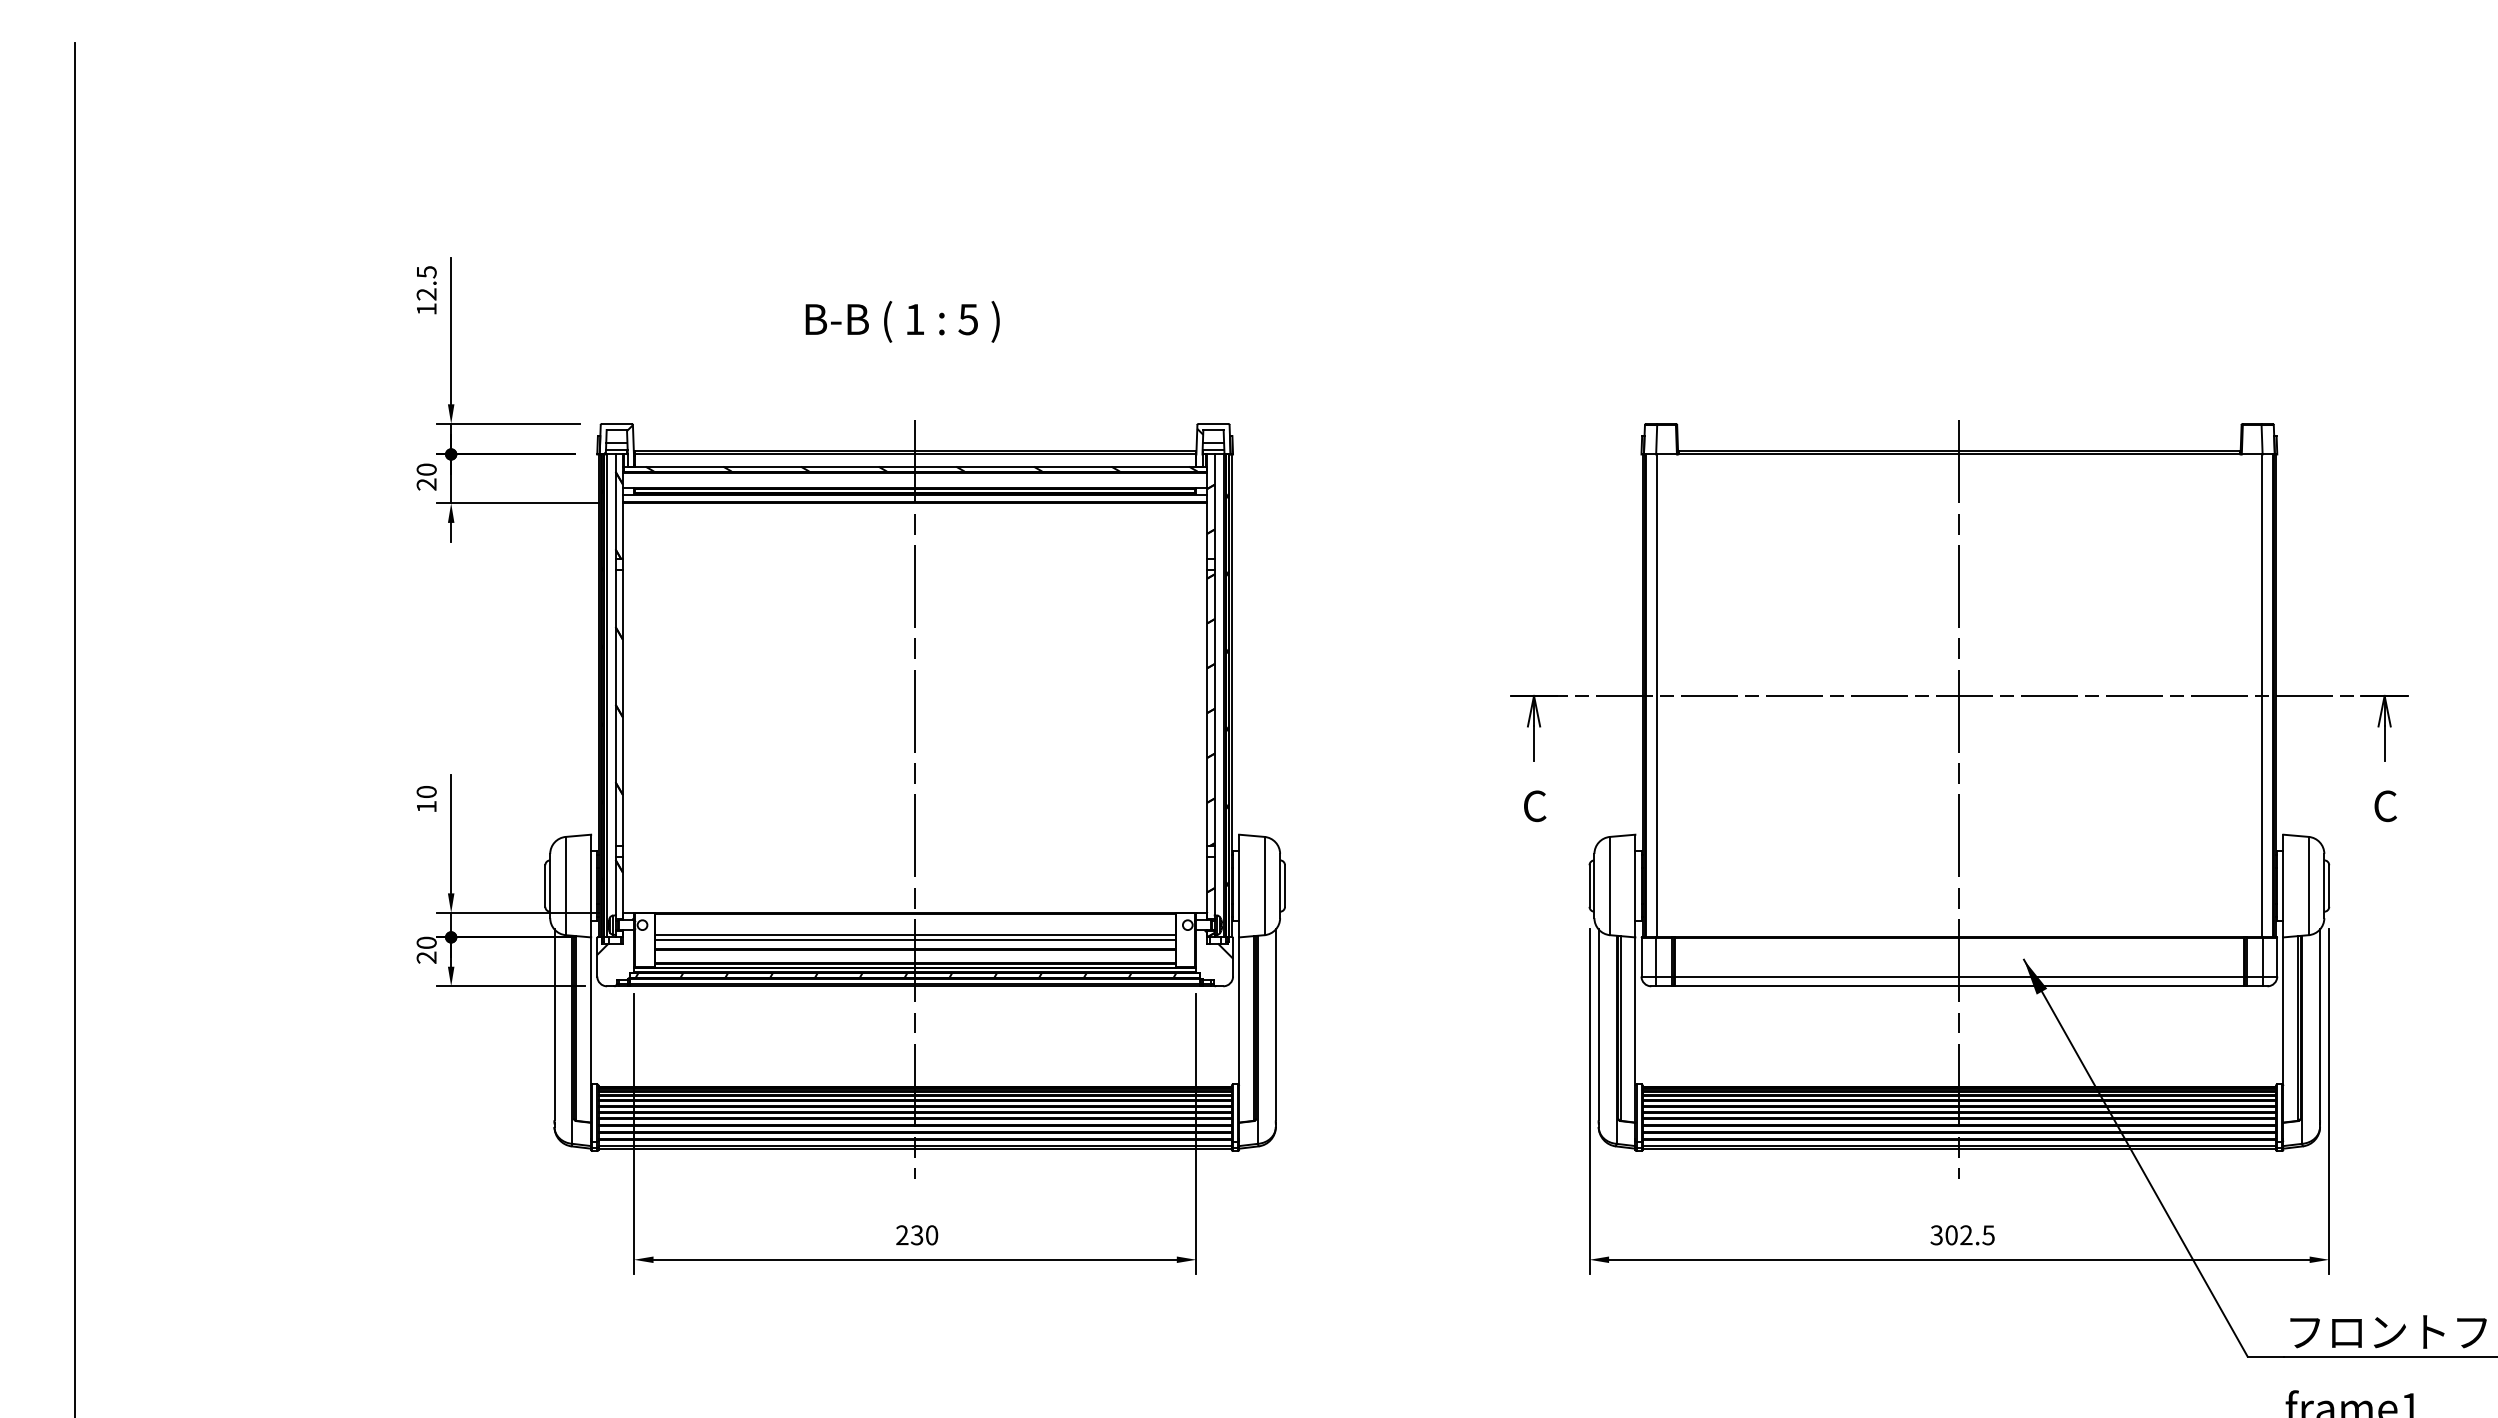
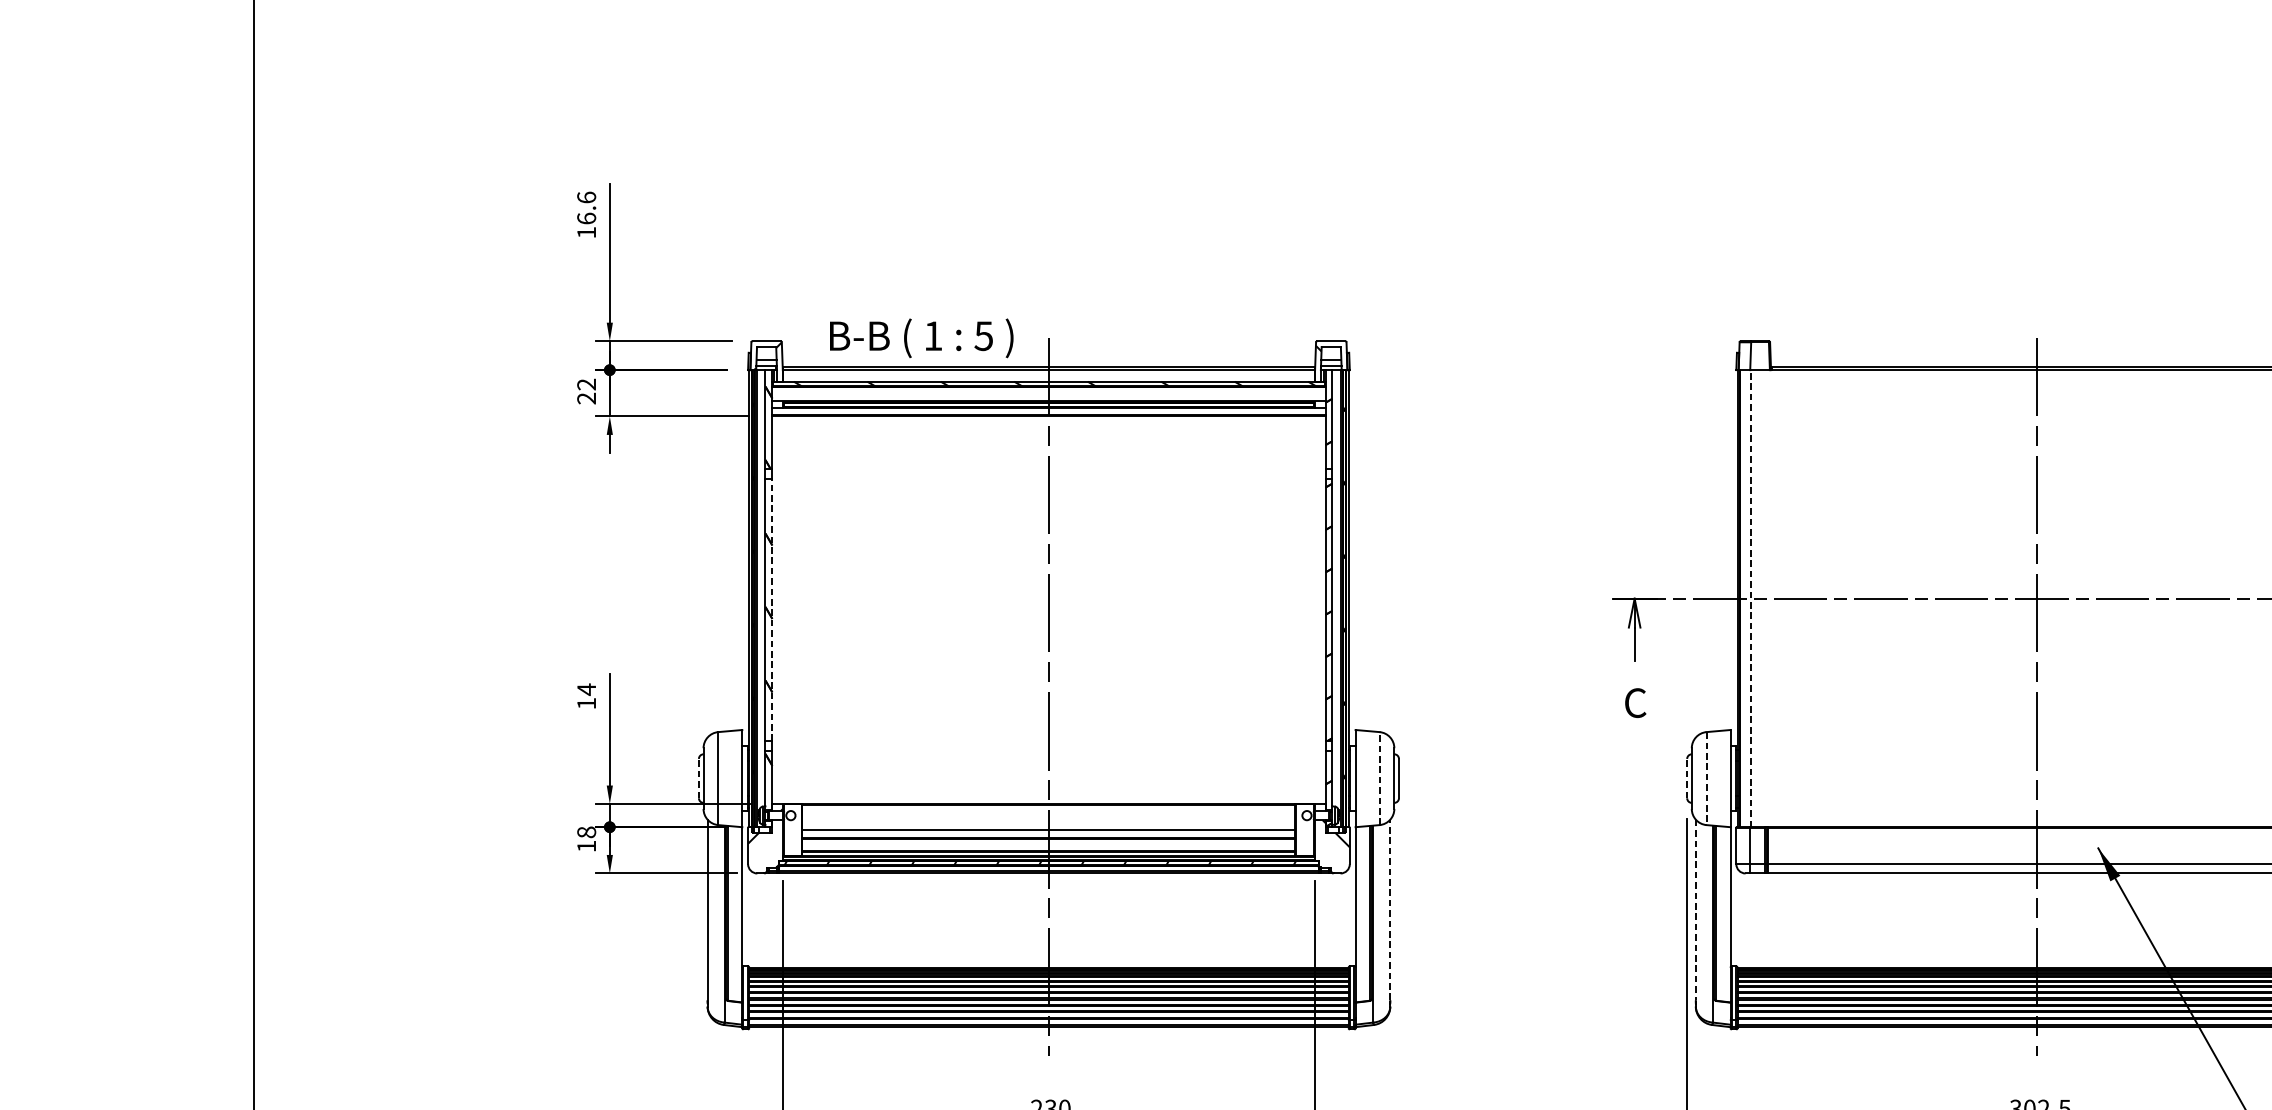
text: (426, 283) -> (586, 208), 12.5 -> 16.6
text: (902, 321) -> (921, 337), moved
text: (426, 469) -> (586, 384), 20 -> 22
line: (1656, 695) -> (1750, 598), solid -> dashed
line: (622, 707) -> (771, 609), solid -> dashed
text: (426, 791) -> (586, 689), 10 -> 14
line: (1264, 885) -> (1379, 778), solid -> dashed
line: (545, 886) -> (699, 779), solid -> dashed
line: (1589, 886) -> (1687, 779), solid -> dashed
line: (1610, 886) -> (1707, 779), solid -> dashed
line: (914, 934) -> (1048, 824), removed
text: (426, 949) -> (586, 838), 20 -> 18
line: (1275, 1024) -> (1389, 909), solid -> dashed
line: (1598, 1025) -> (1695, 910), solid -> dashed

